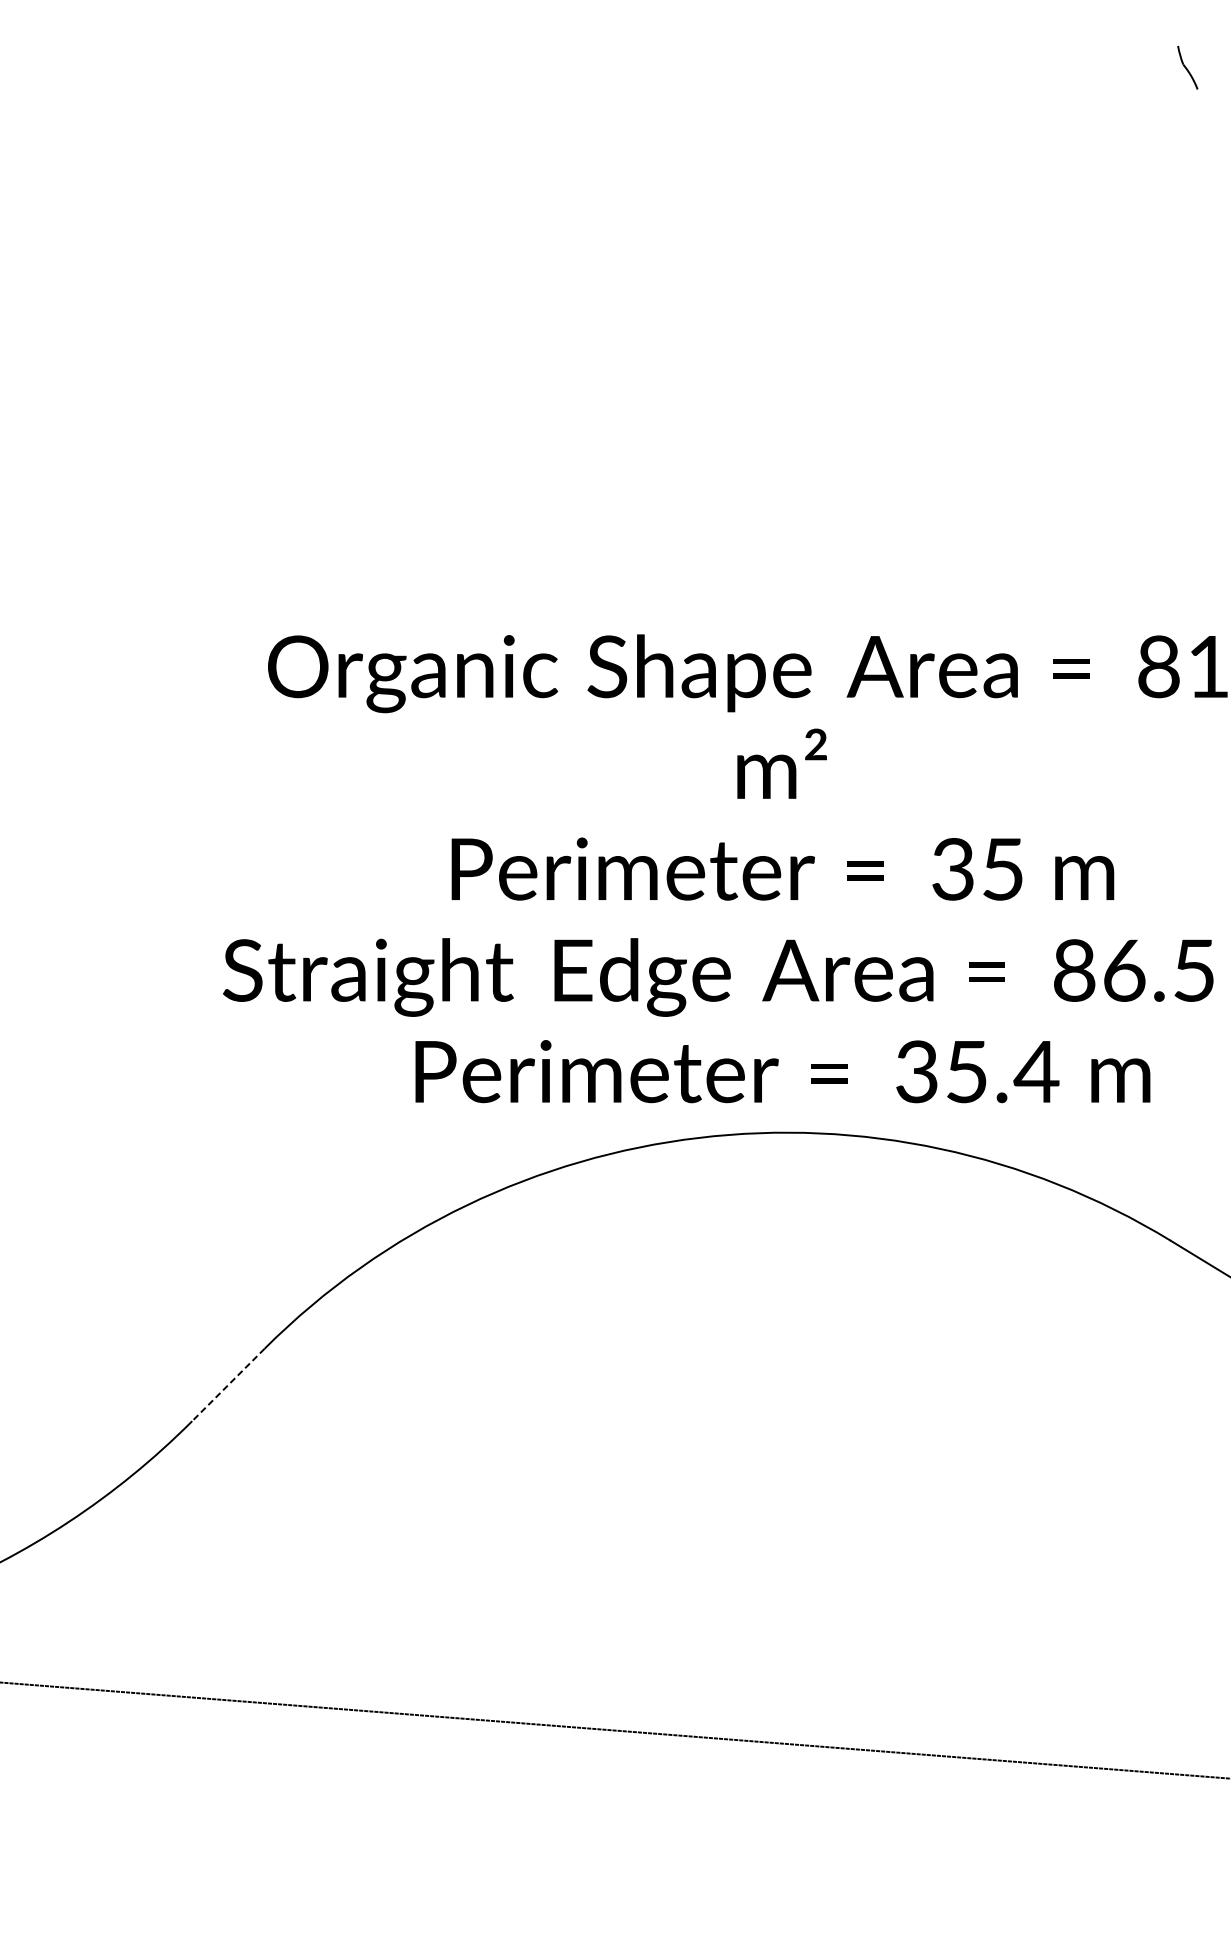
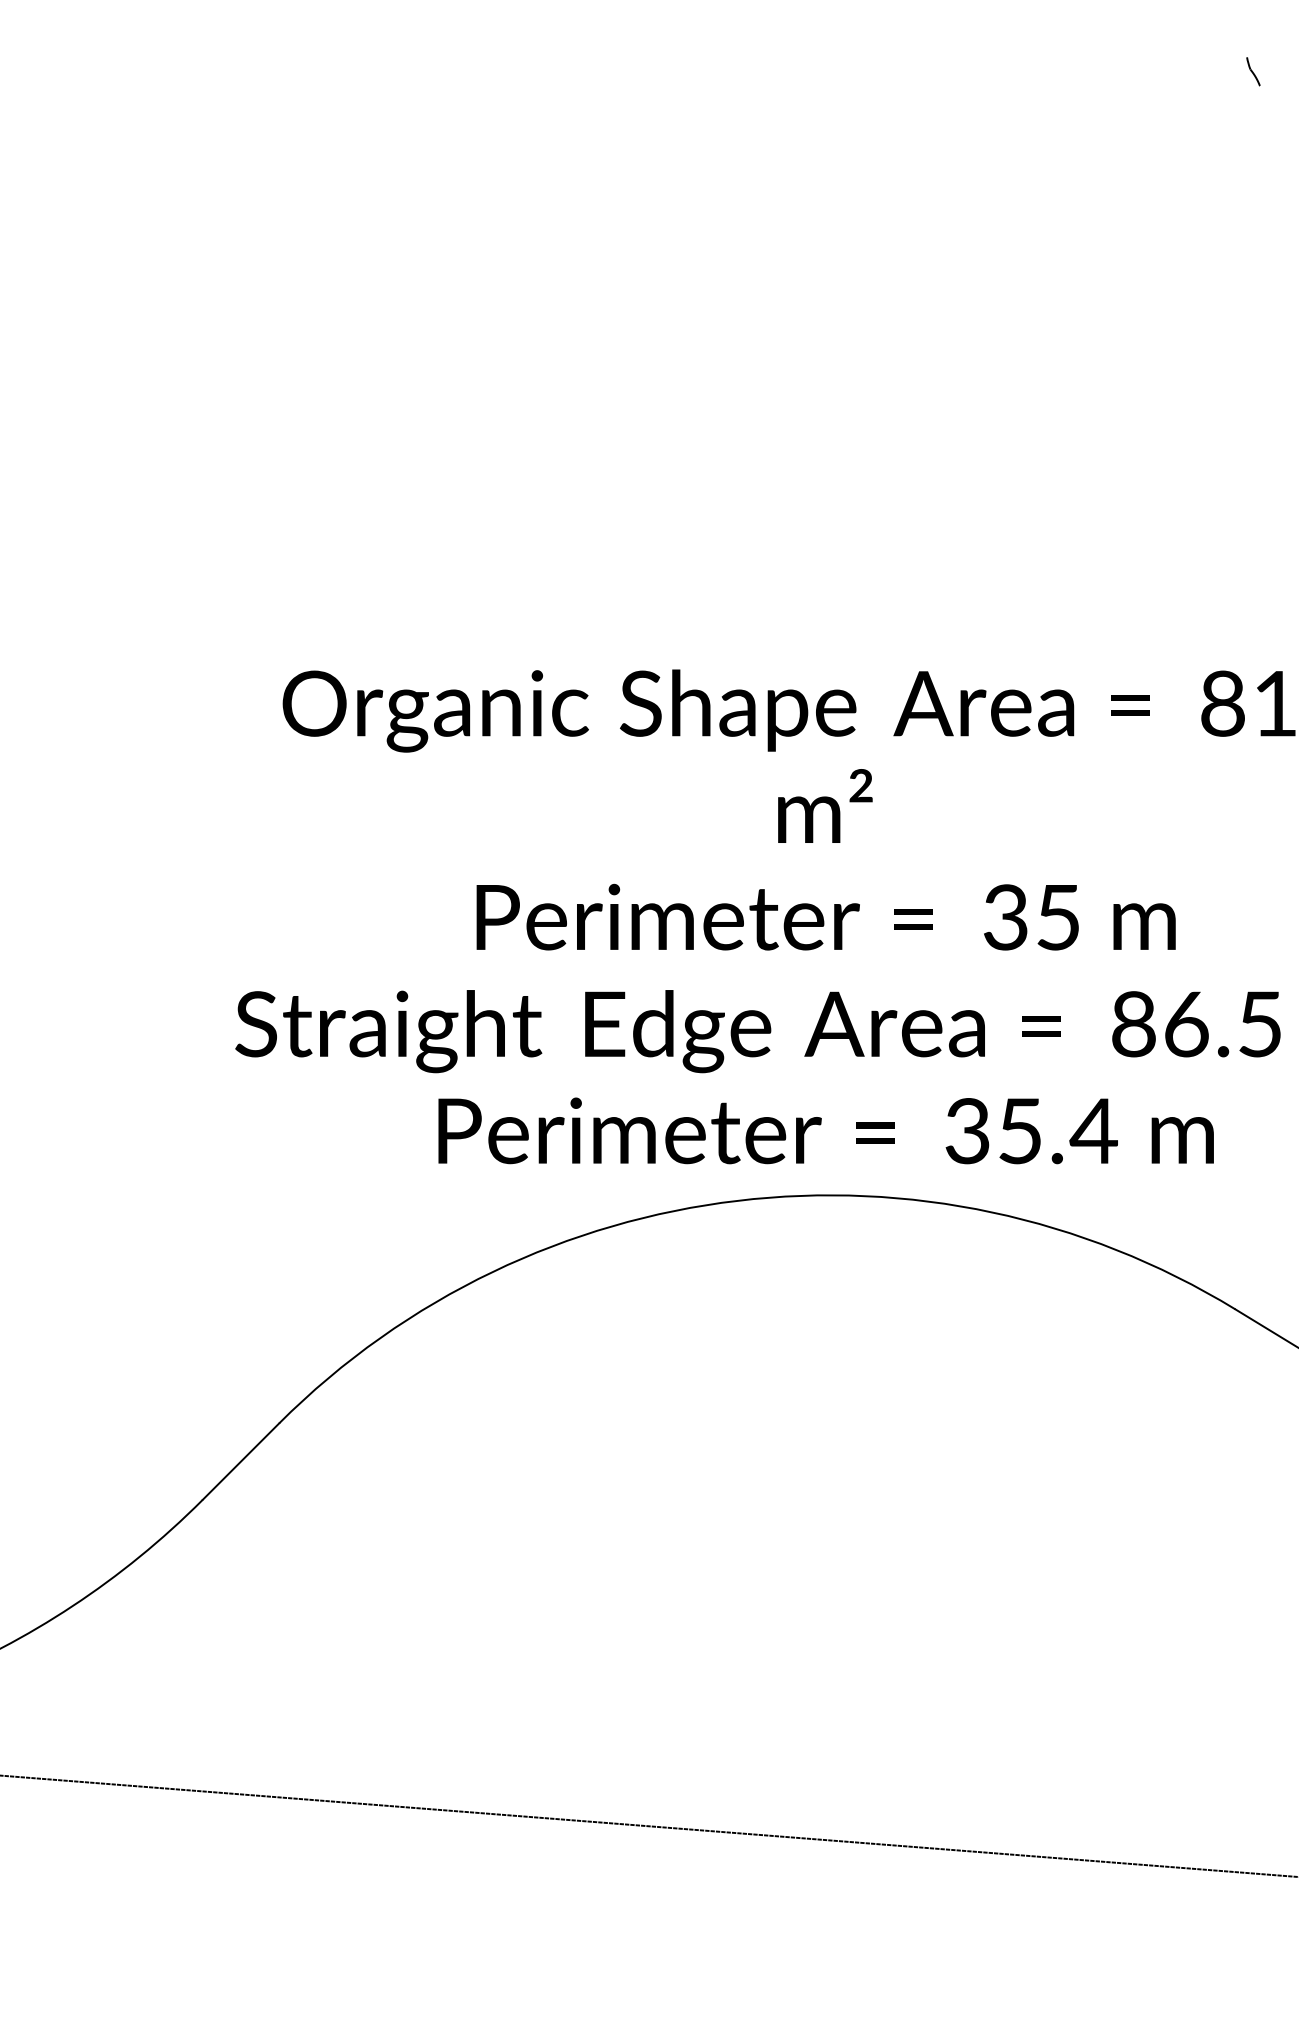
part: (1187, 67) -> (1253, 71), size x0.62
line: (227, 1384) -> (240, 1461), dashed -> solid

